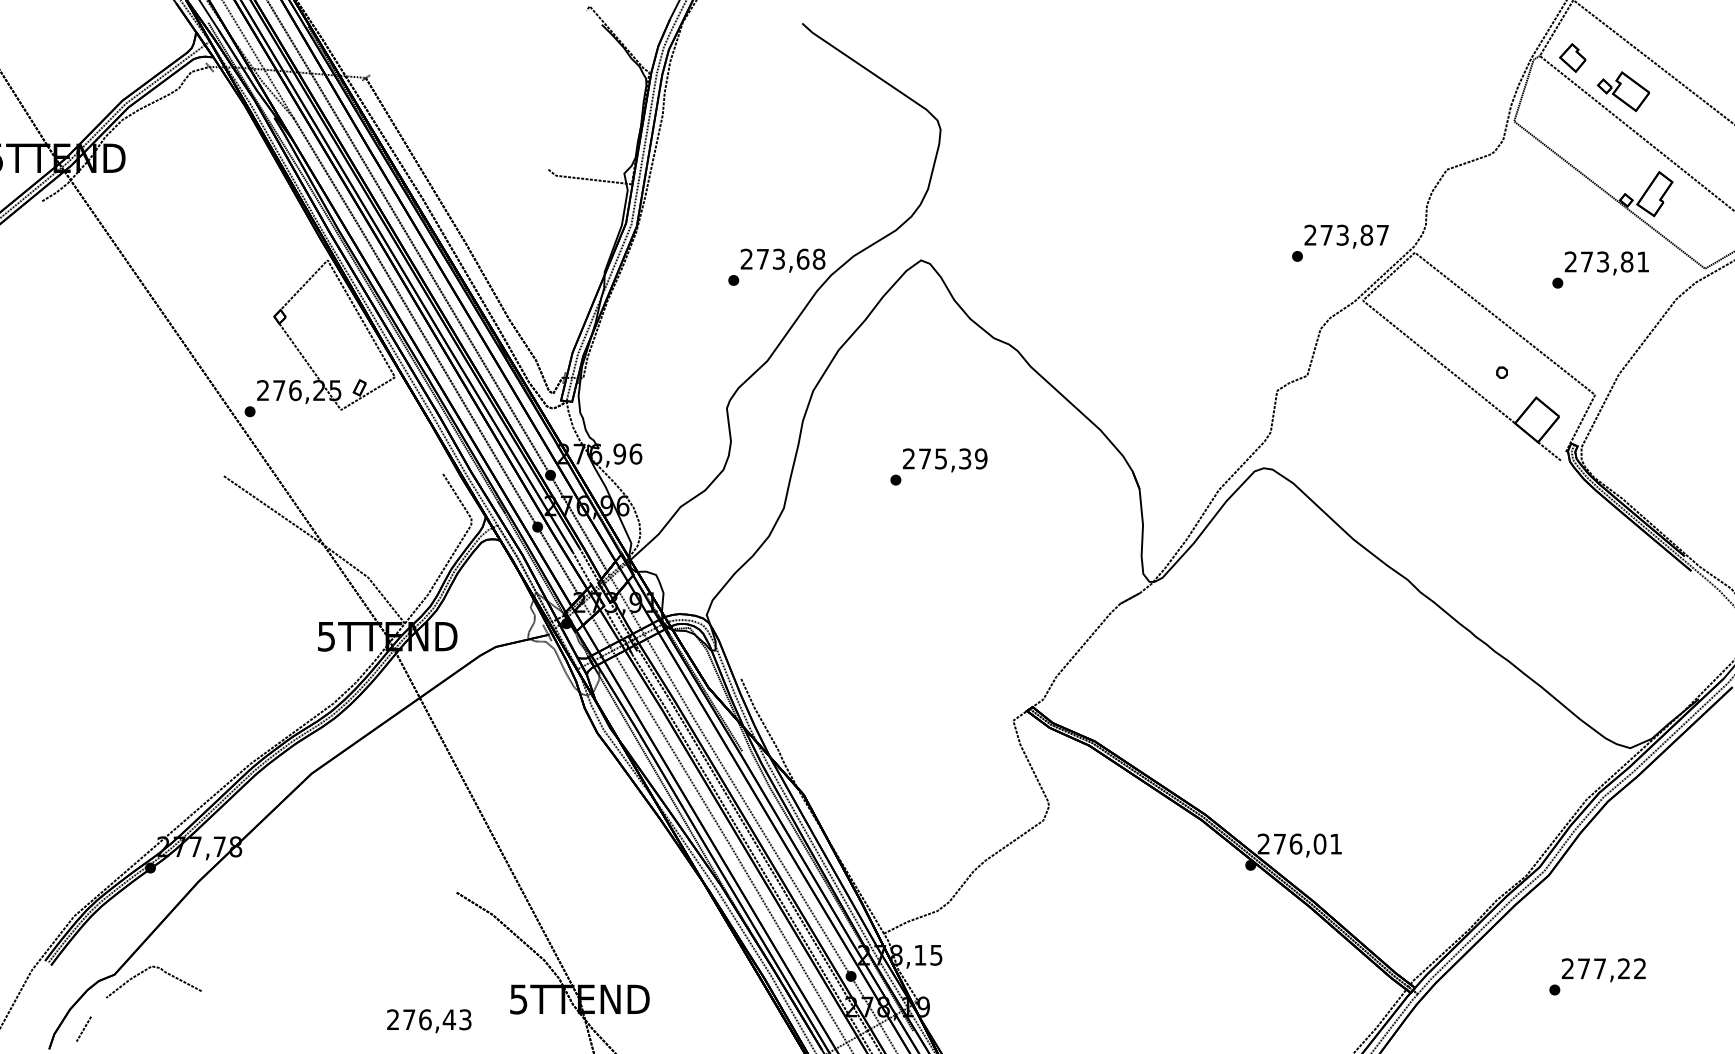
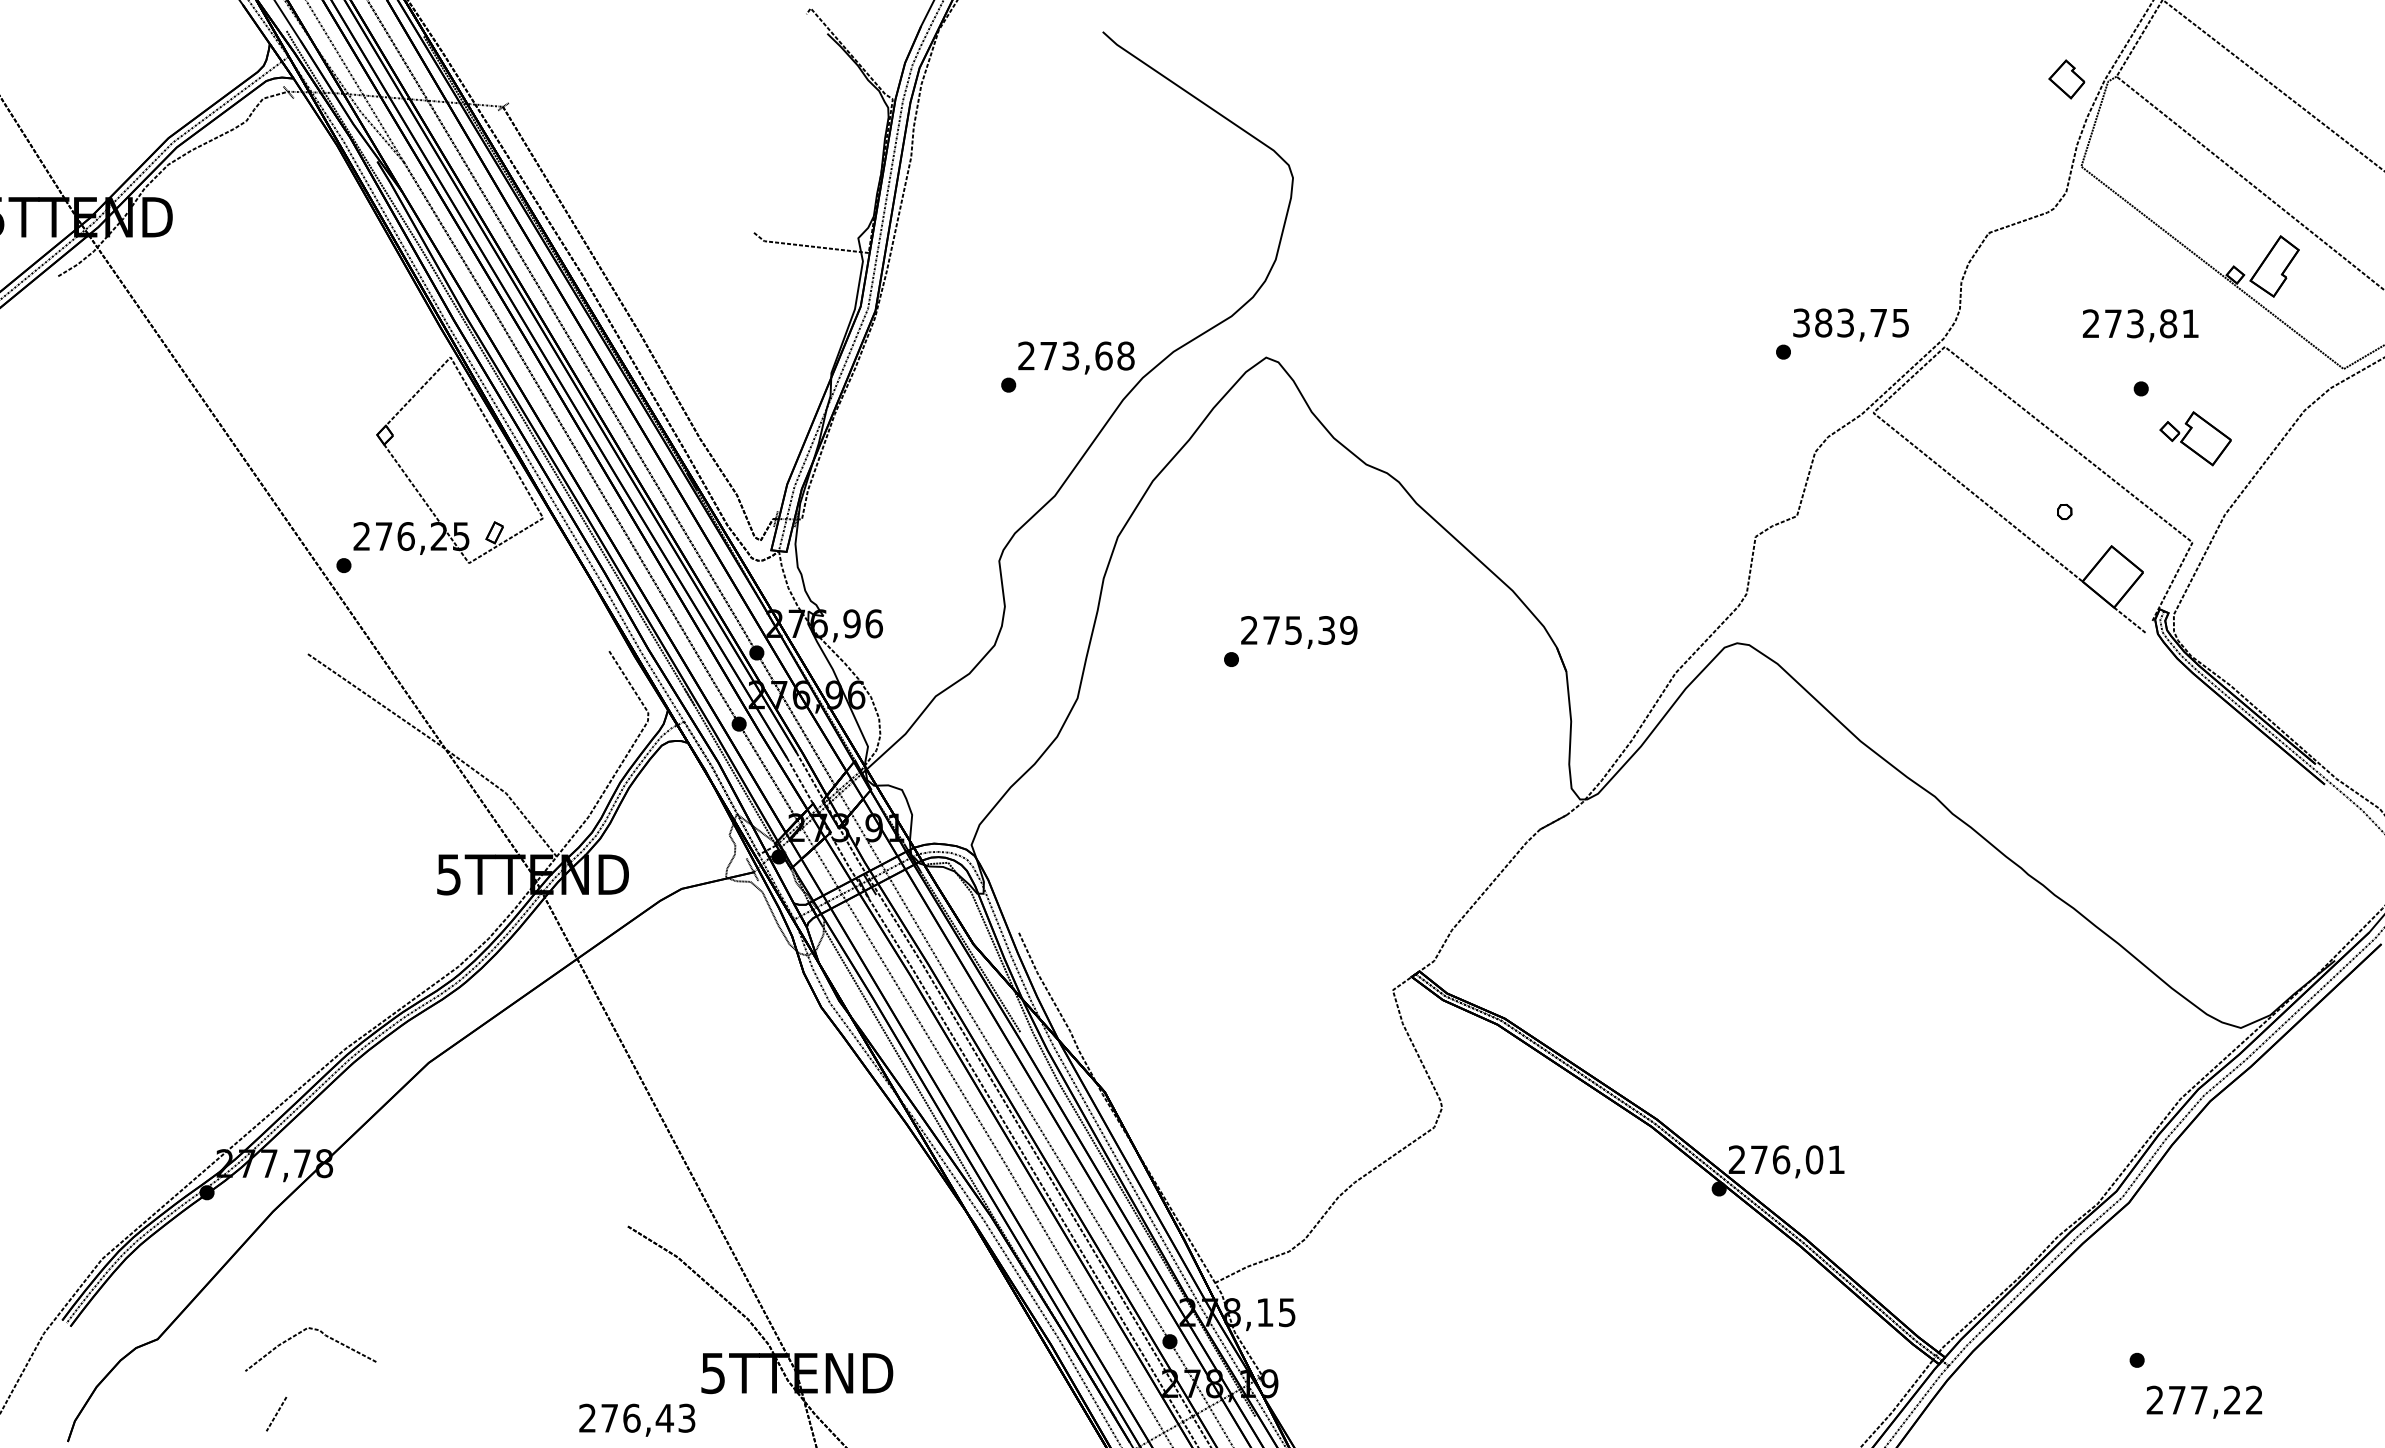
part: (1572, 58) -> (2066, 79), moved
part: (1623, 91) -> (2195, 438), moved
text: (1346, 234) -> (1850, 322), 273,87 -> 383,75
text: (1606, 263) -> (2140, 325), moved
text: (1603, 969) -> (2204, 1401), moved
curve: (146, 970) -> (300, 1333), moved
text: (429, 1020) -> (637, 1419), moved
line: (83, 1028) -> (276, 1413), moved

